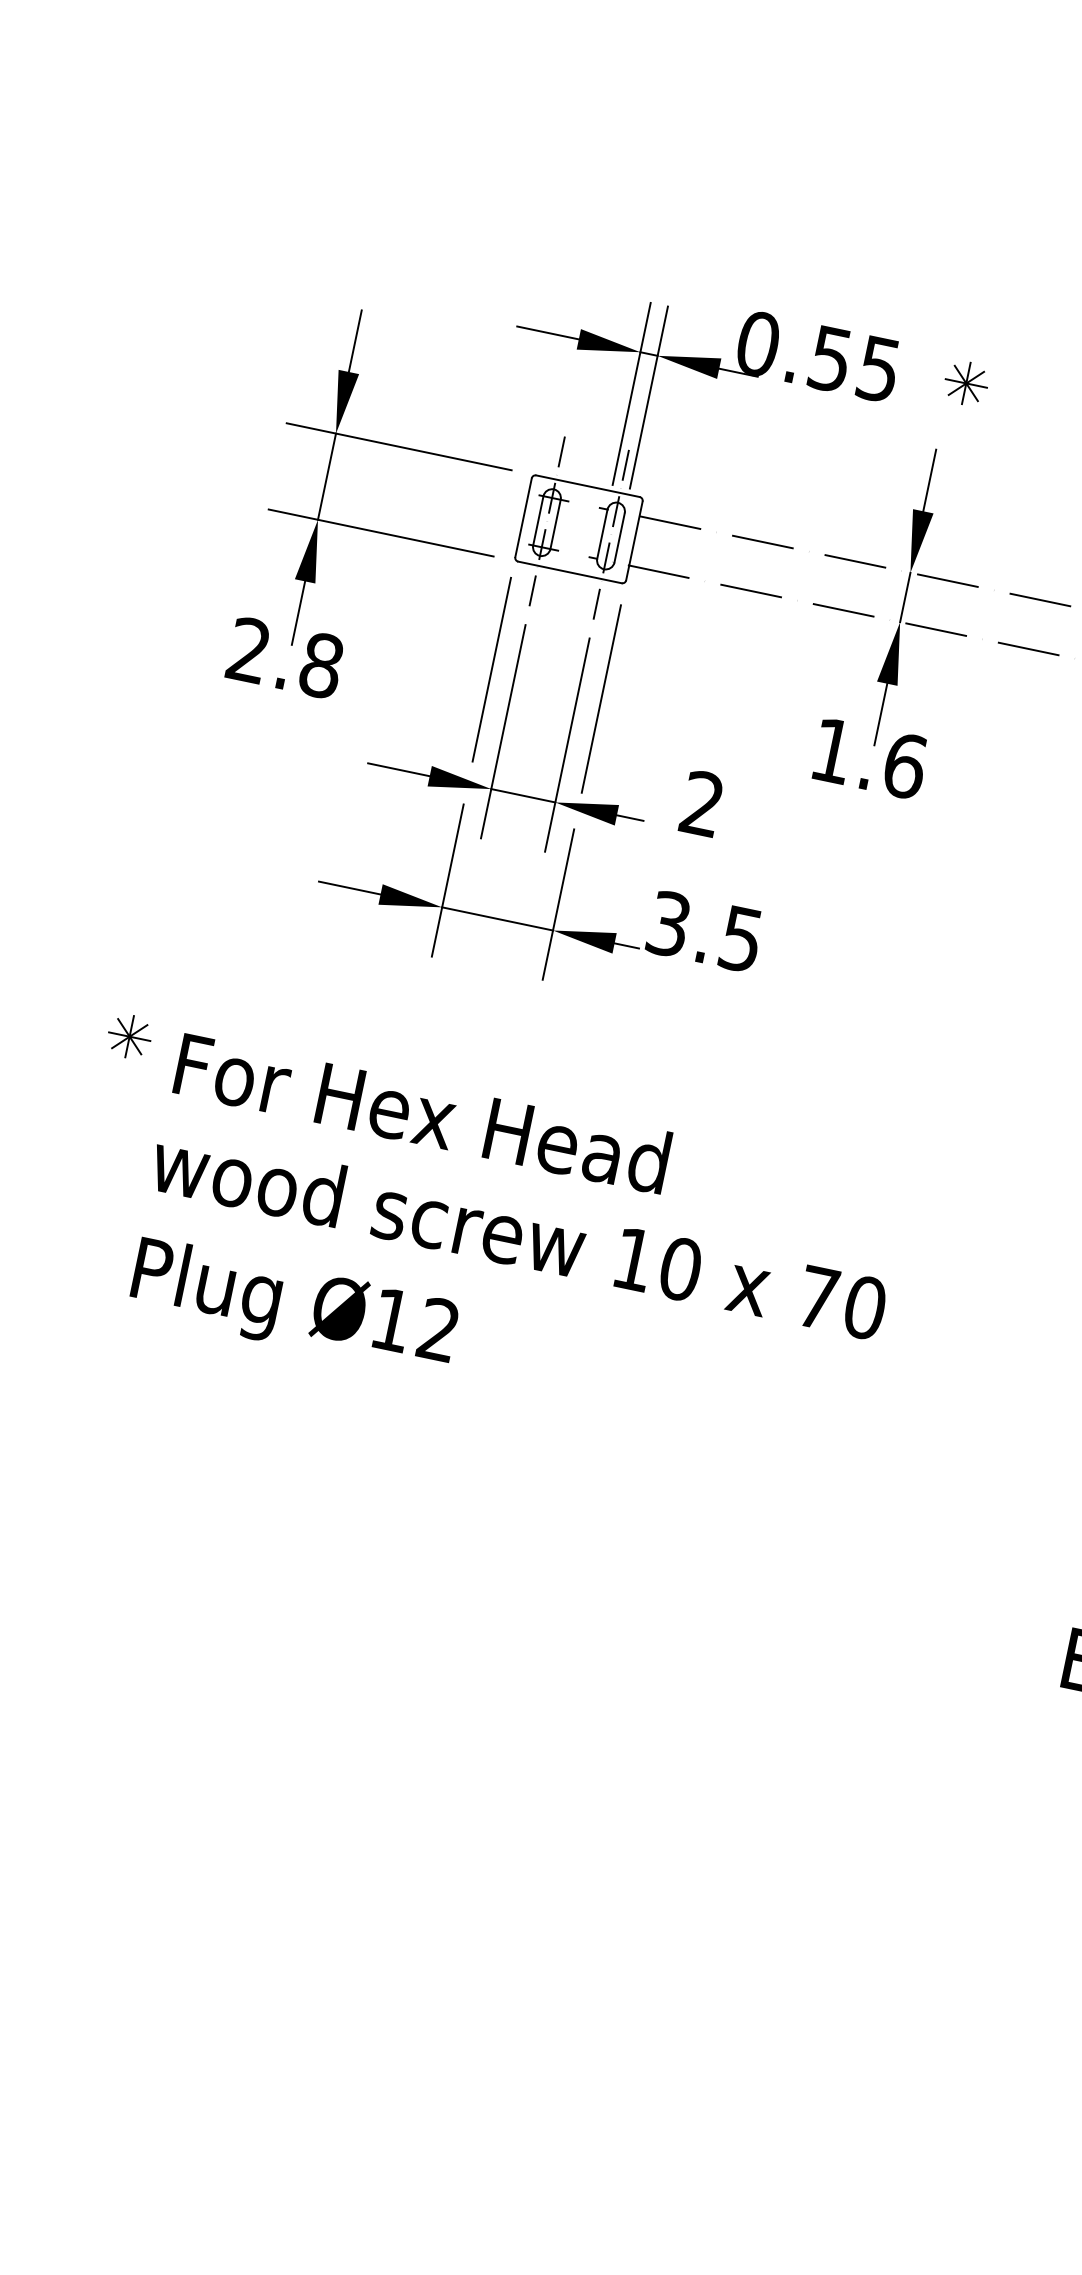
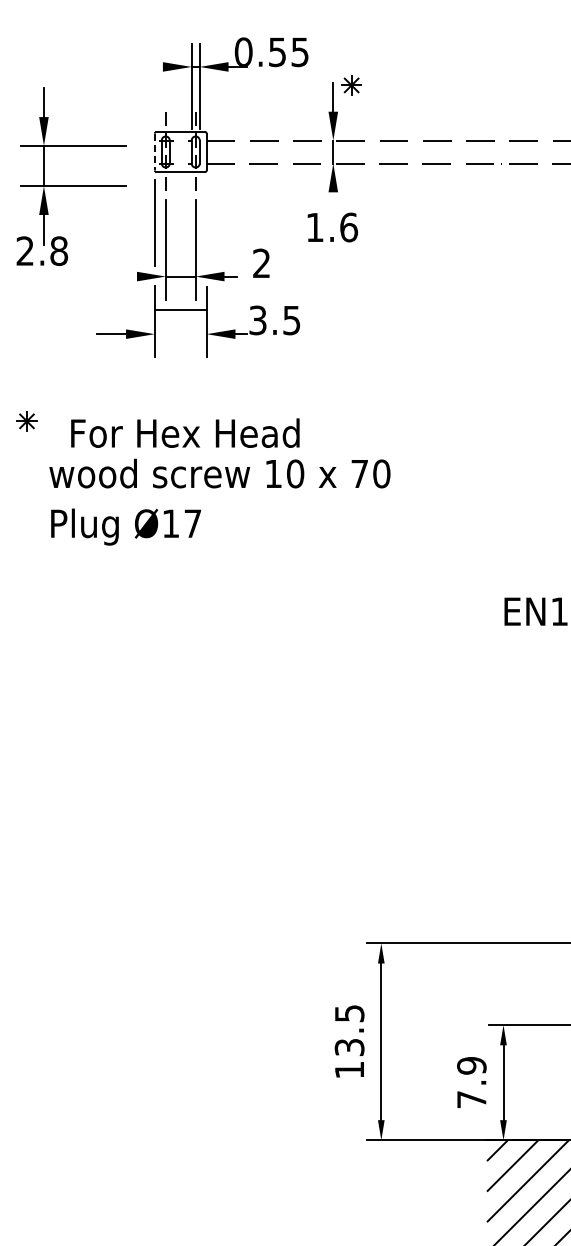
line: (548, 331) -> (148, 66), removed
part: (966, 383) -> (351, 85), moved
line: (522, 518) -> (154, 152), solid -> dashed
part: (377, 530) -> (71, 185), moved
line: (601, 697) -> (206, 225), removed
line: (881, 714) -> (333, 206), removed
line: (398, 769) -> (122, 276), removed
line: (496, 919) -> (180, 310), moved
text: (423, 1111) -> (185, 432), moved
text: (438, 1329) -> (192, 523), Ø12 -> Ø17

